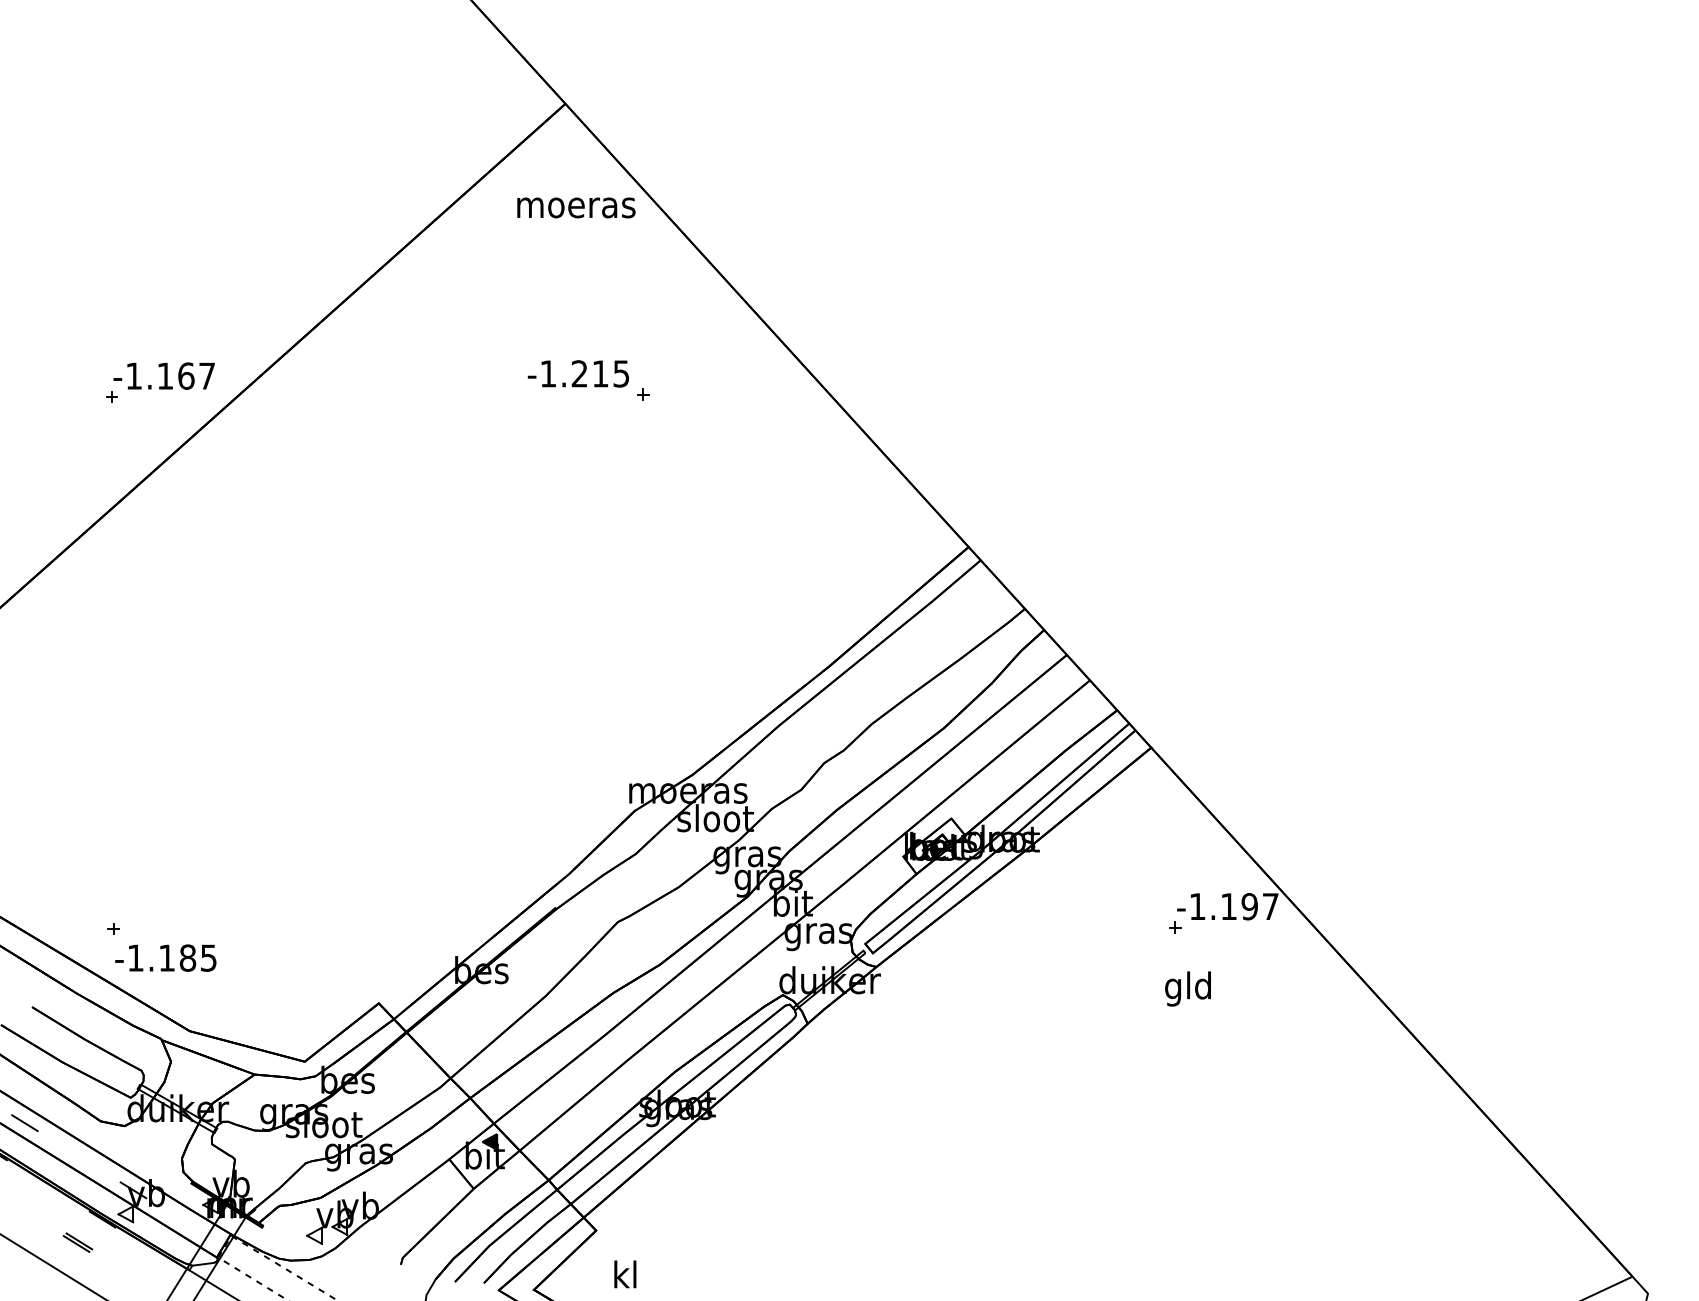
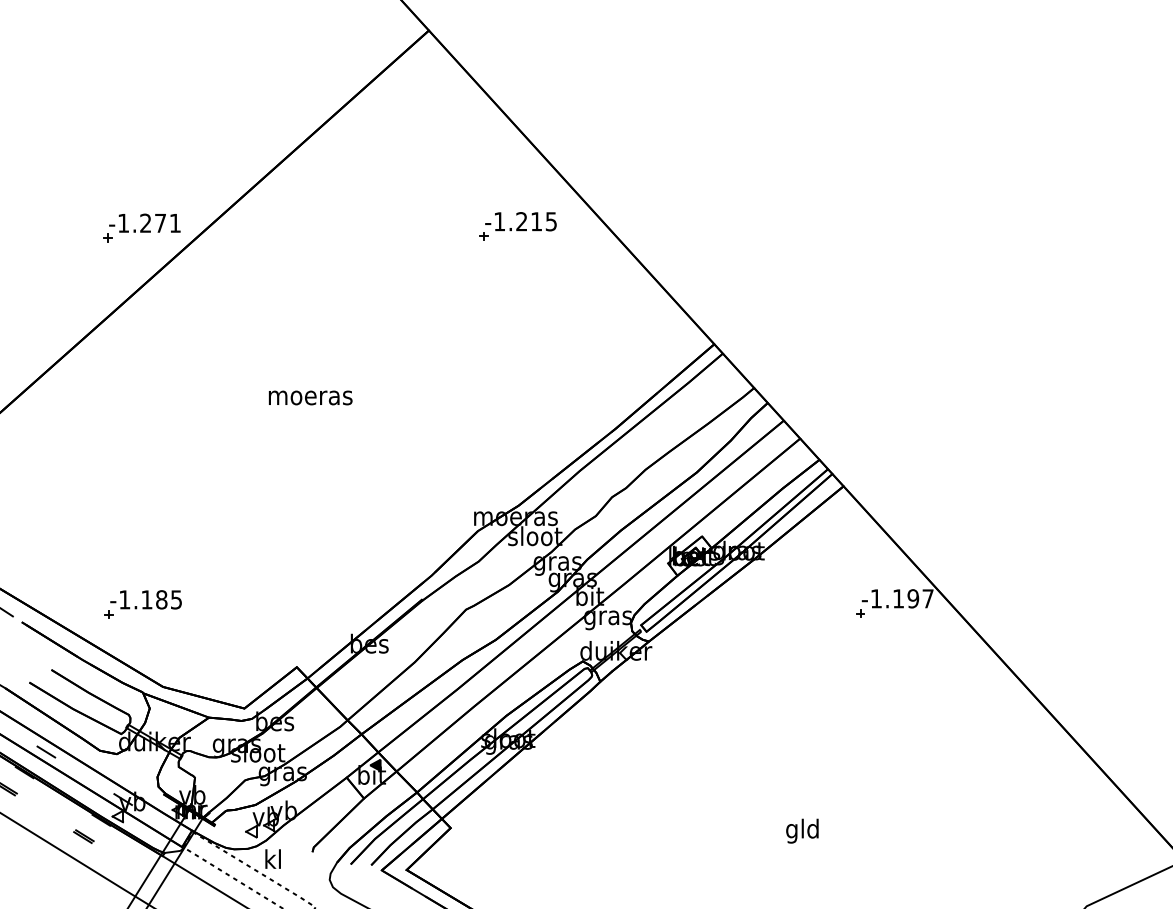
text: (576, 207) -> (310, 397), moved
text: (578, 373) -> (520, 221), moved
text: (185, 375) -> (160, 222), -1.167 -> -1.271
text: (165, 957) -> (145, 599), moved
text: (1187, 988) -> (801, 830), moved
text: (625, 1274) -> (273, 859), moved

